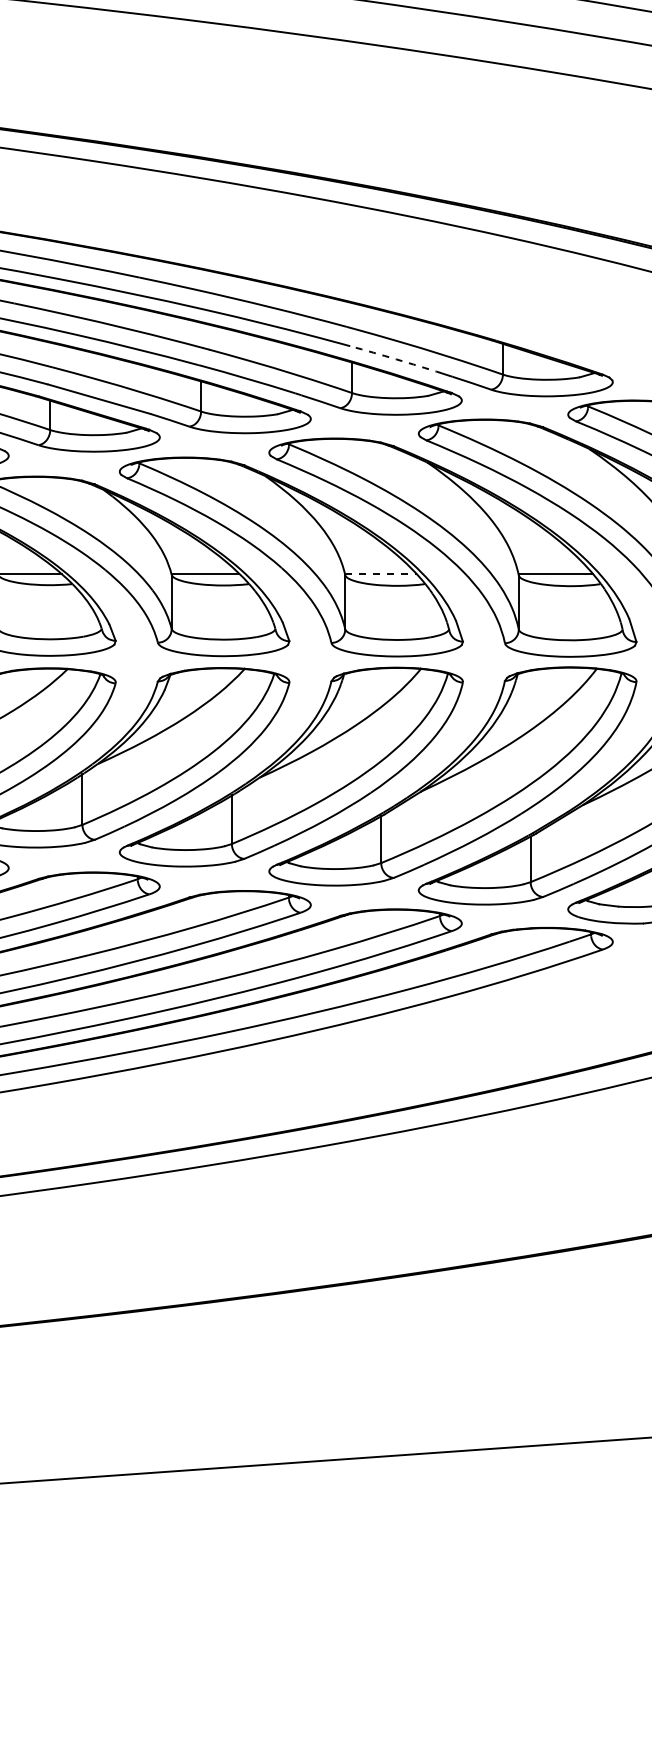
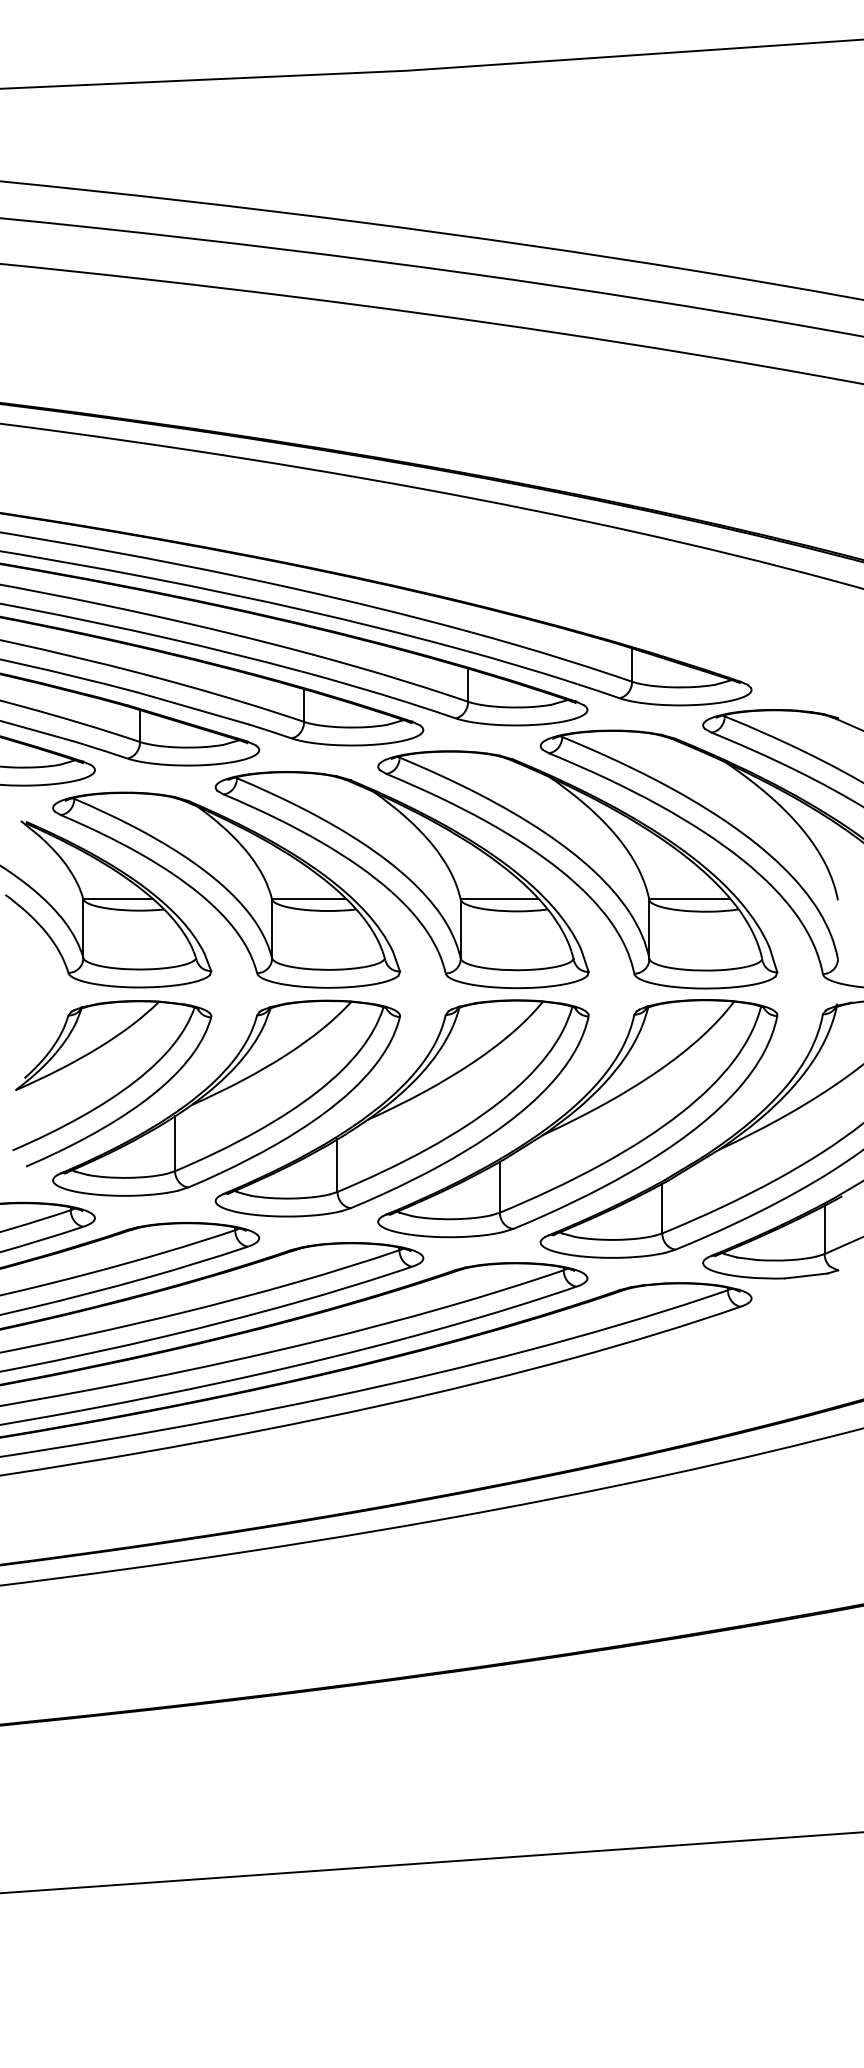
arc: (396, 359) -> (516, 665), dashed -> solid
line: (380, 574) -> (499, 898), dashed -> solid

